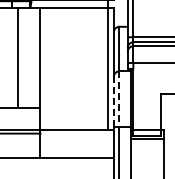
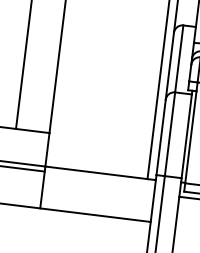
line: (119, 99) -> (170, 134), dashed -> solid
line: (113, 101) -> (160, 136), dashed -> solid

